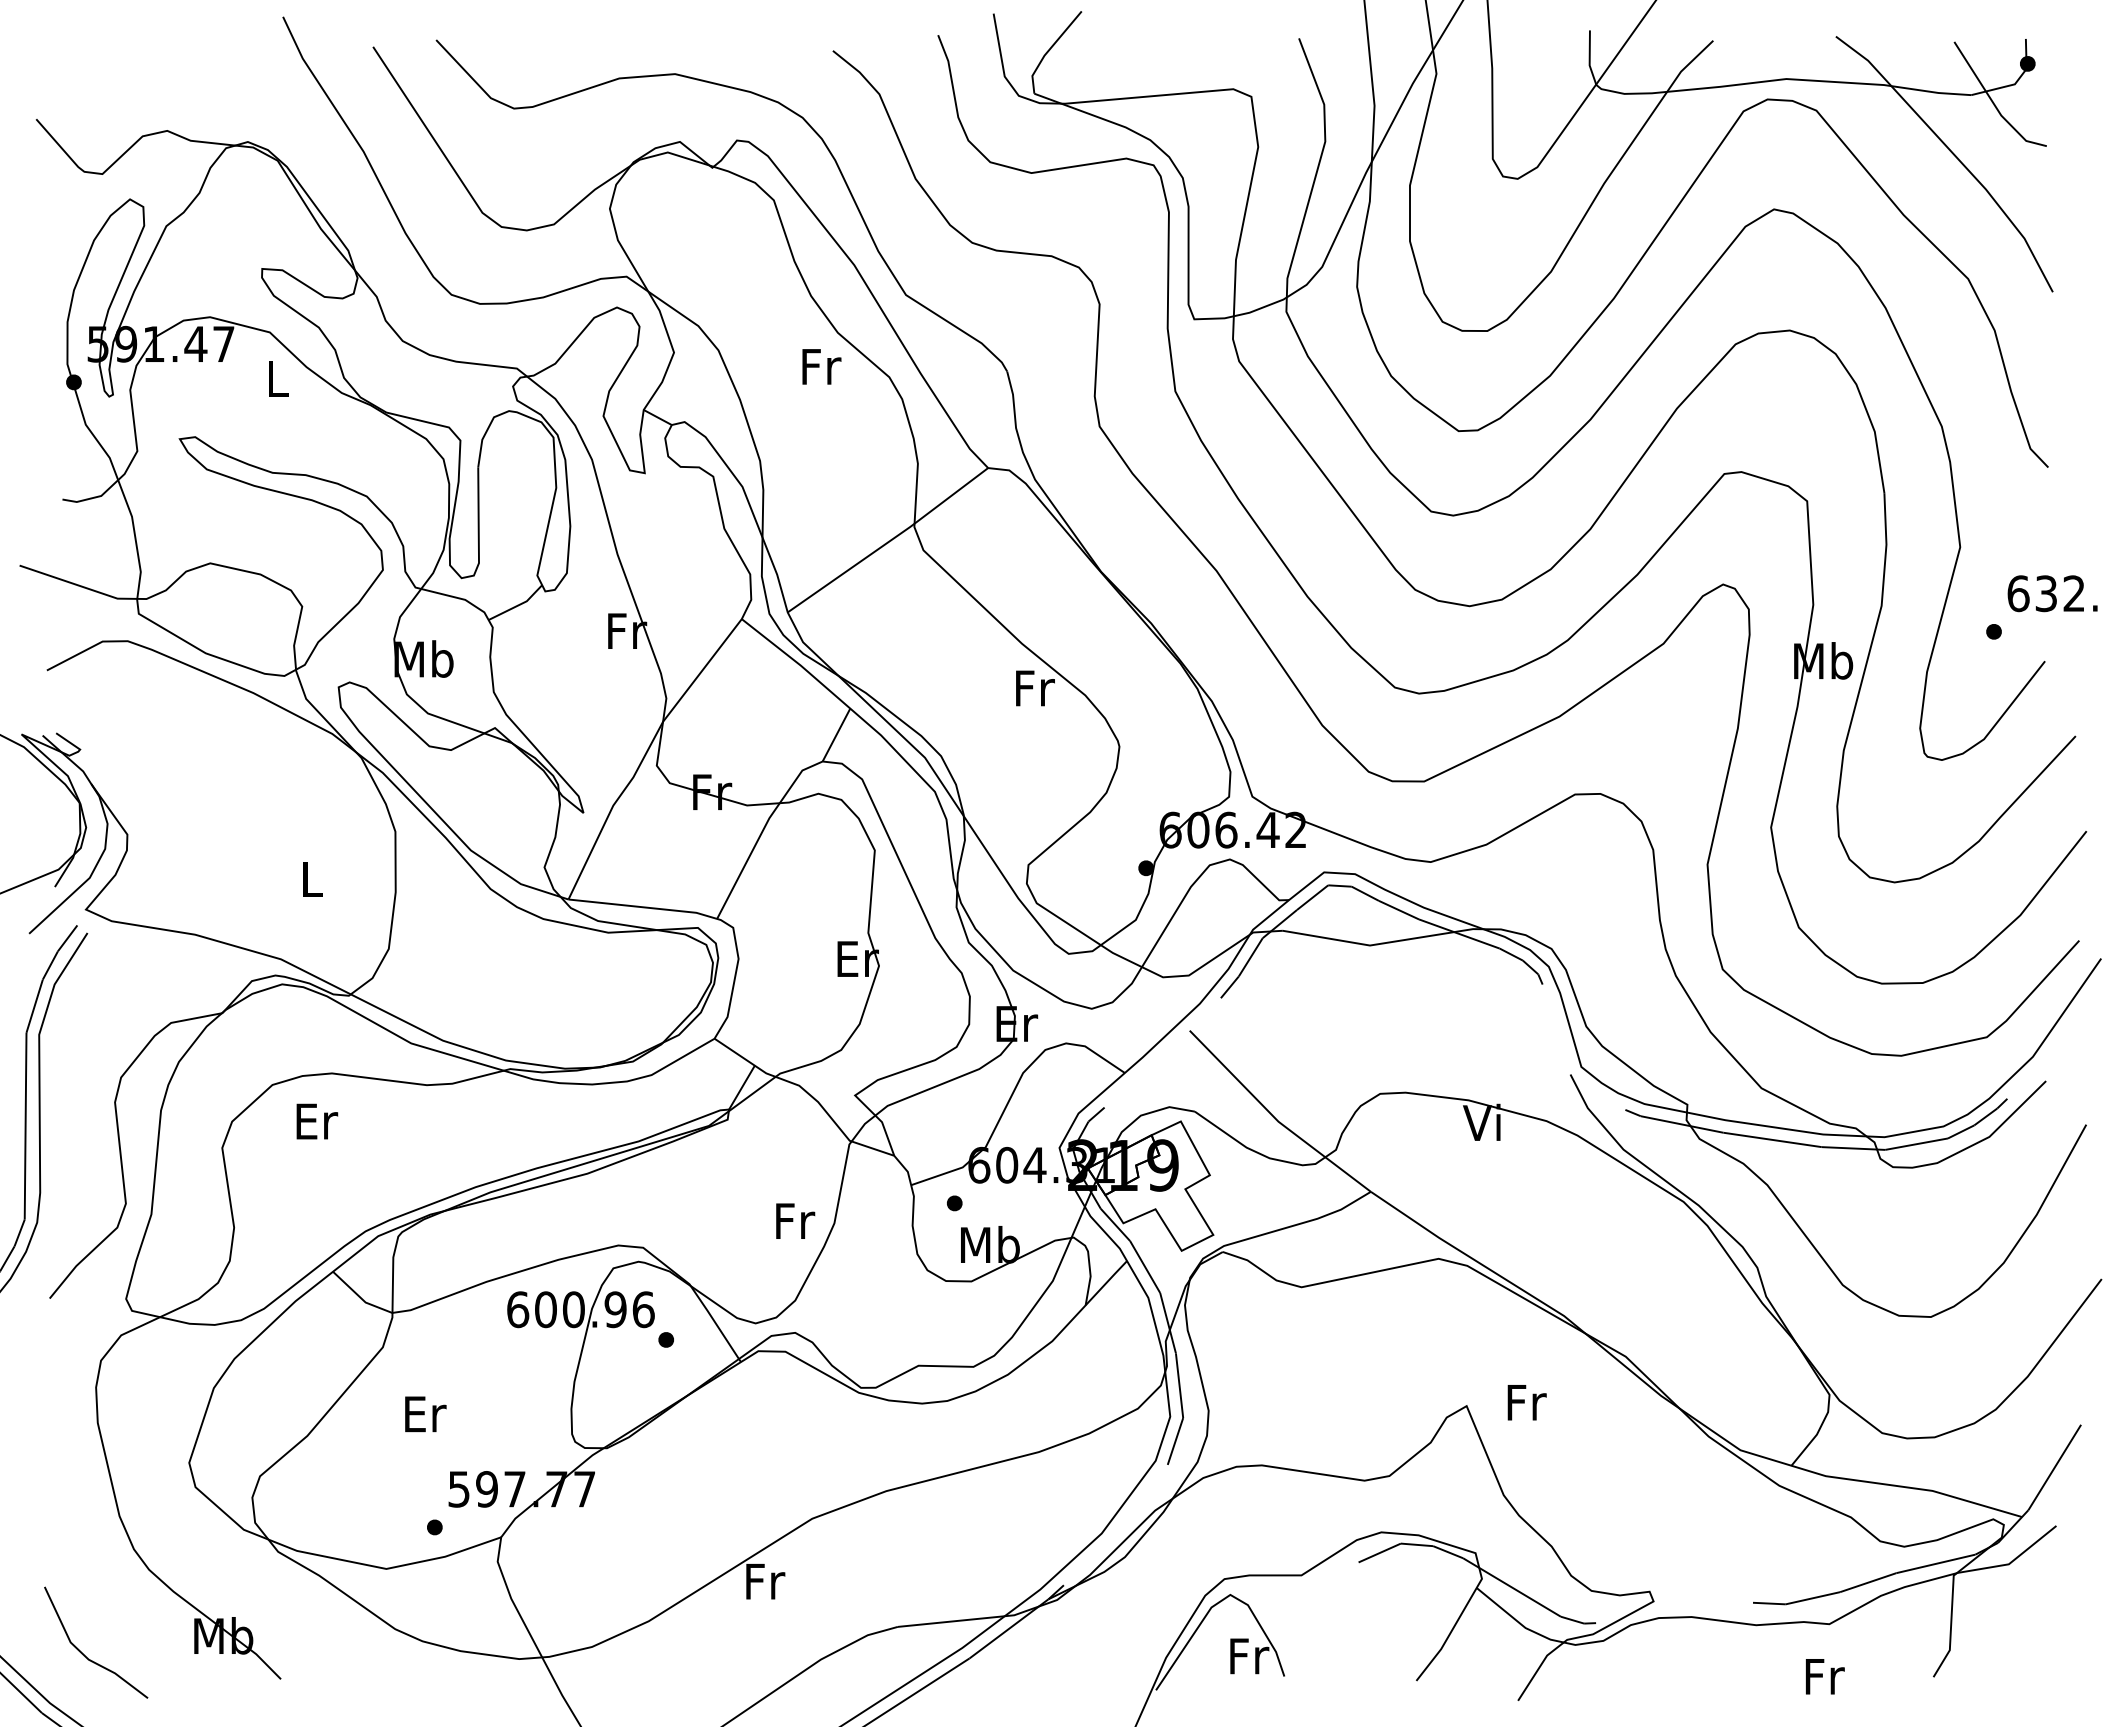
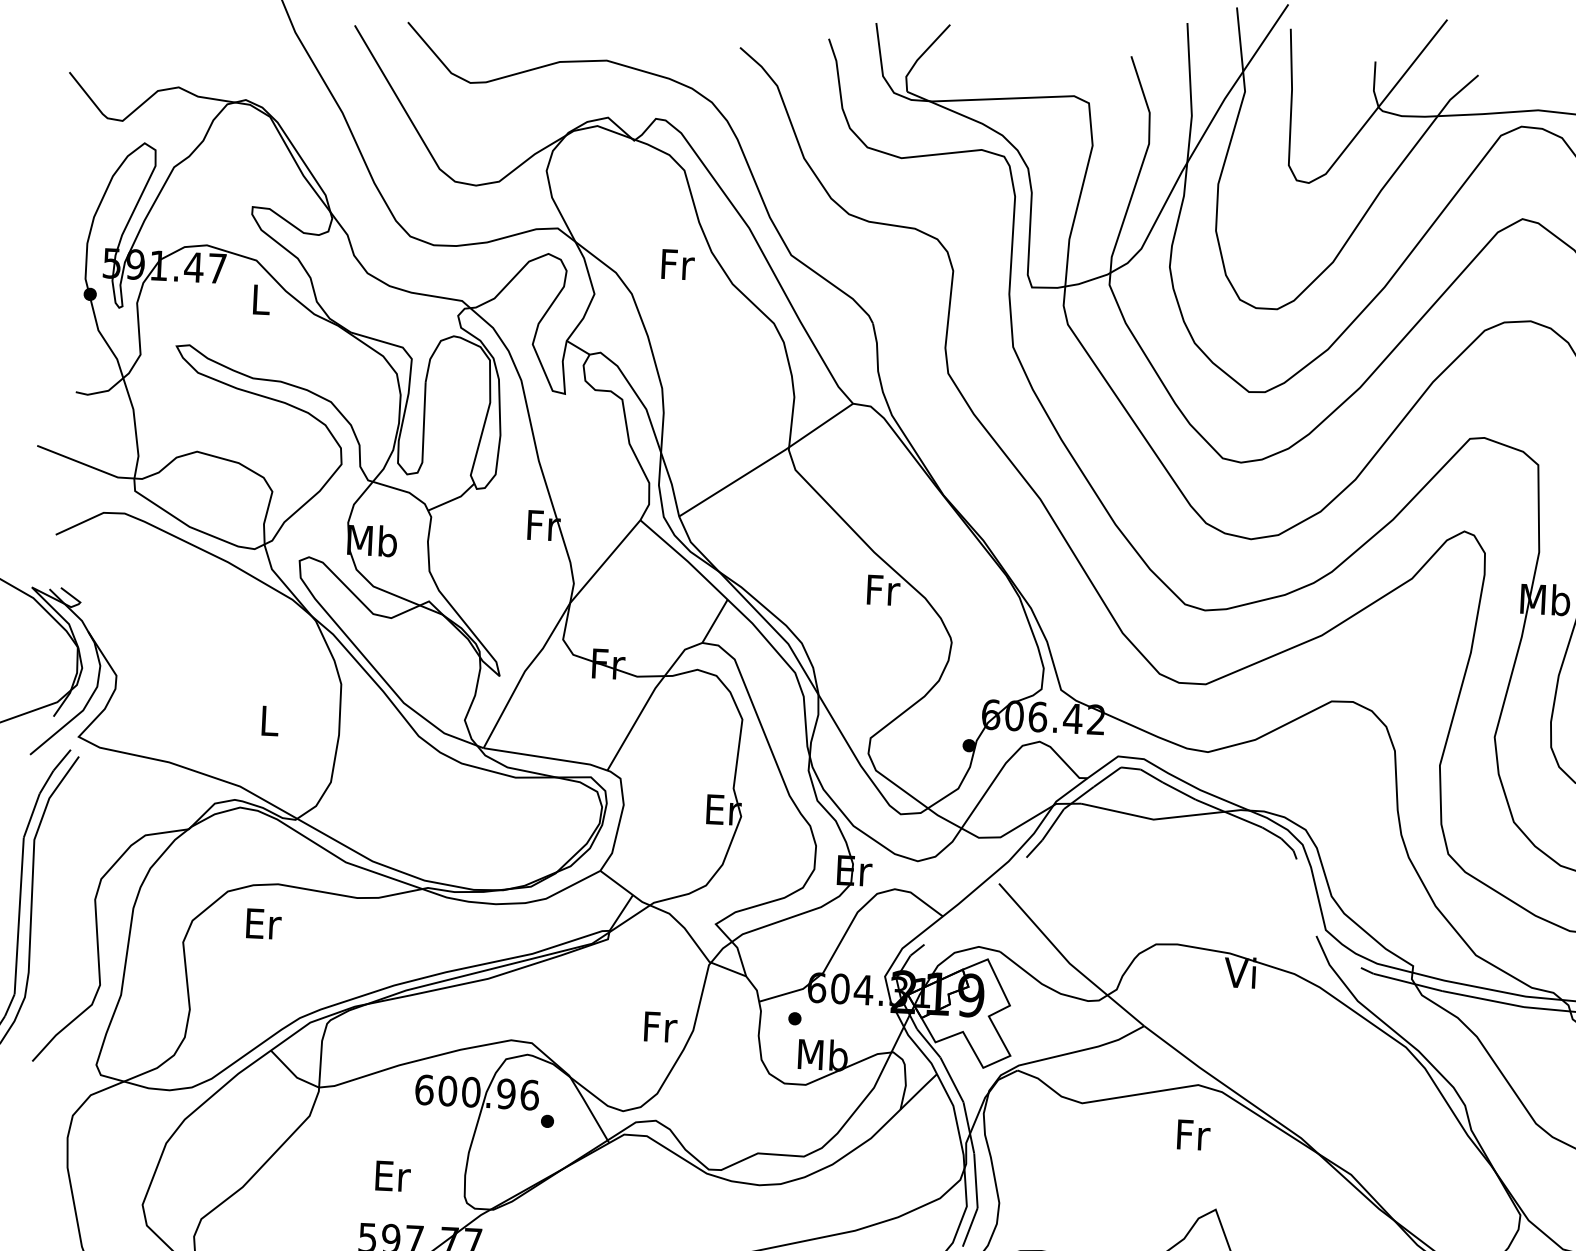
text: (821, 366) -> (677, 264), moved
text: (1526, 1402) -> (1193, 1134), moved
text: (425, 1414) -> (392, 1176), moved

